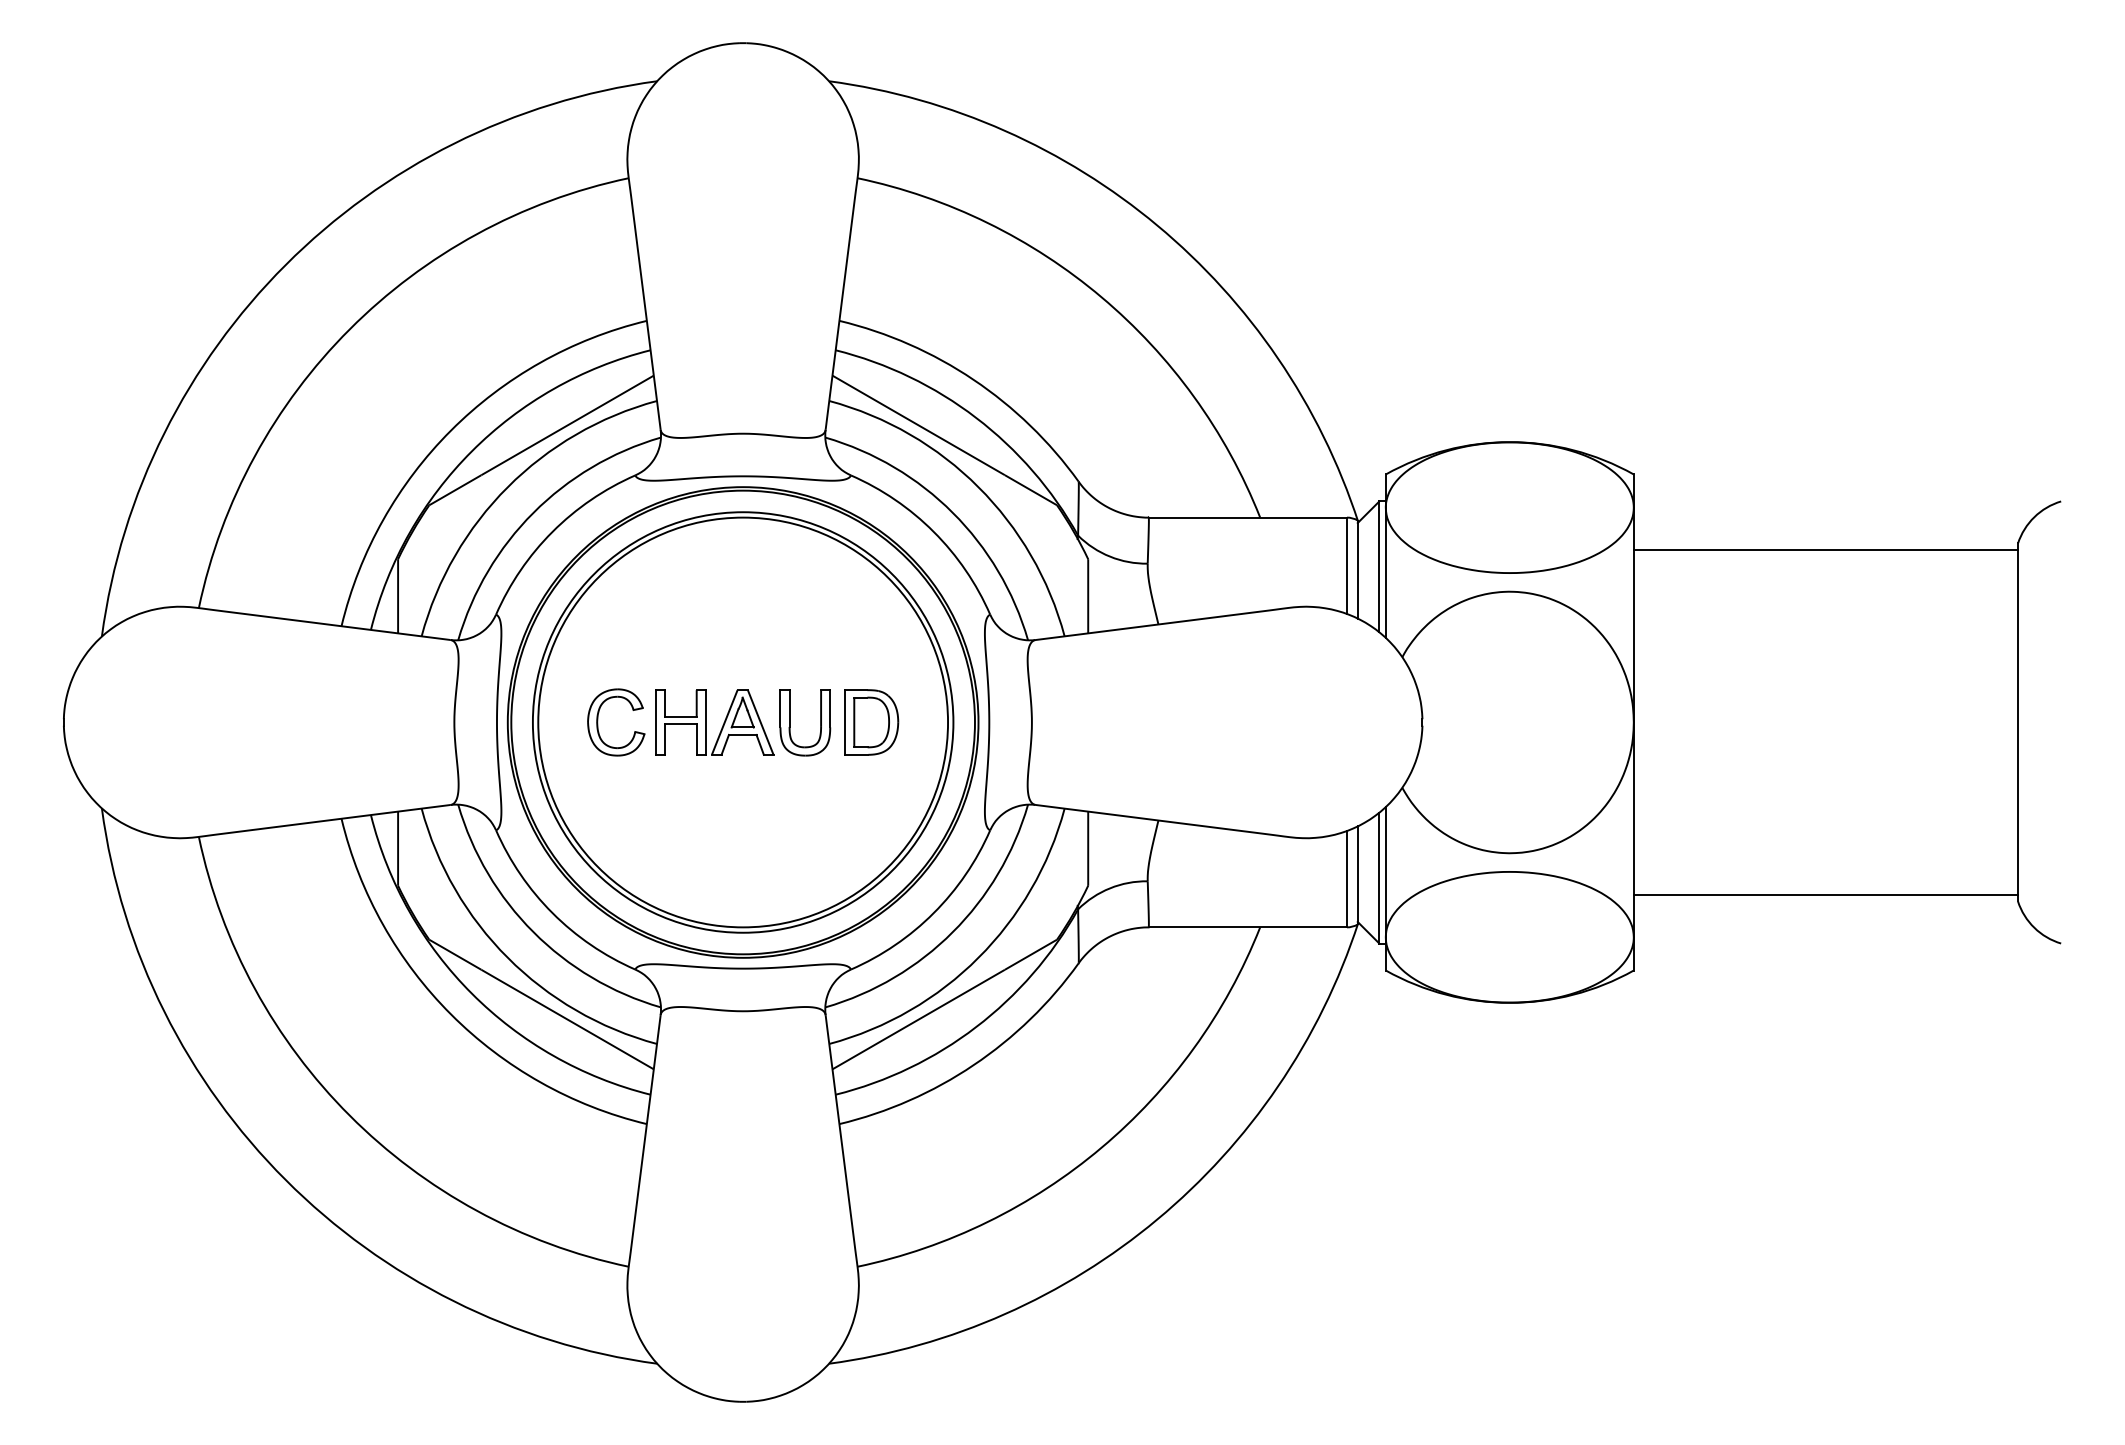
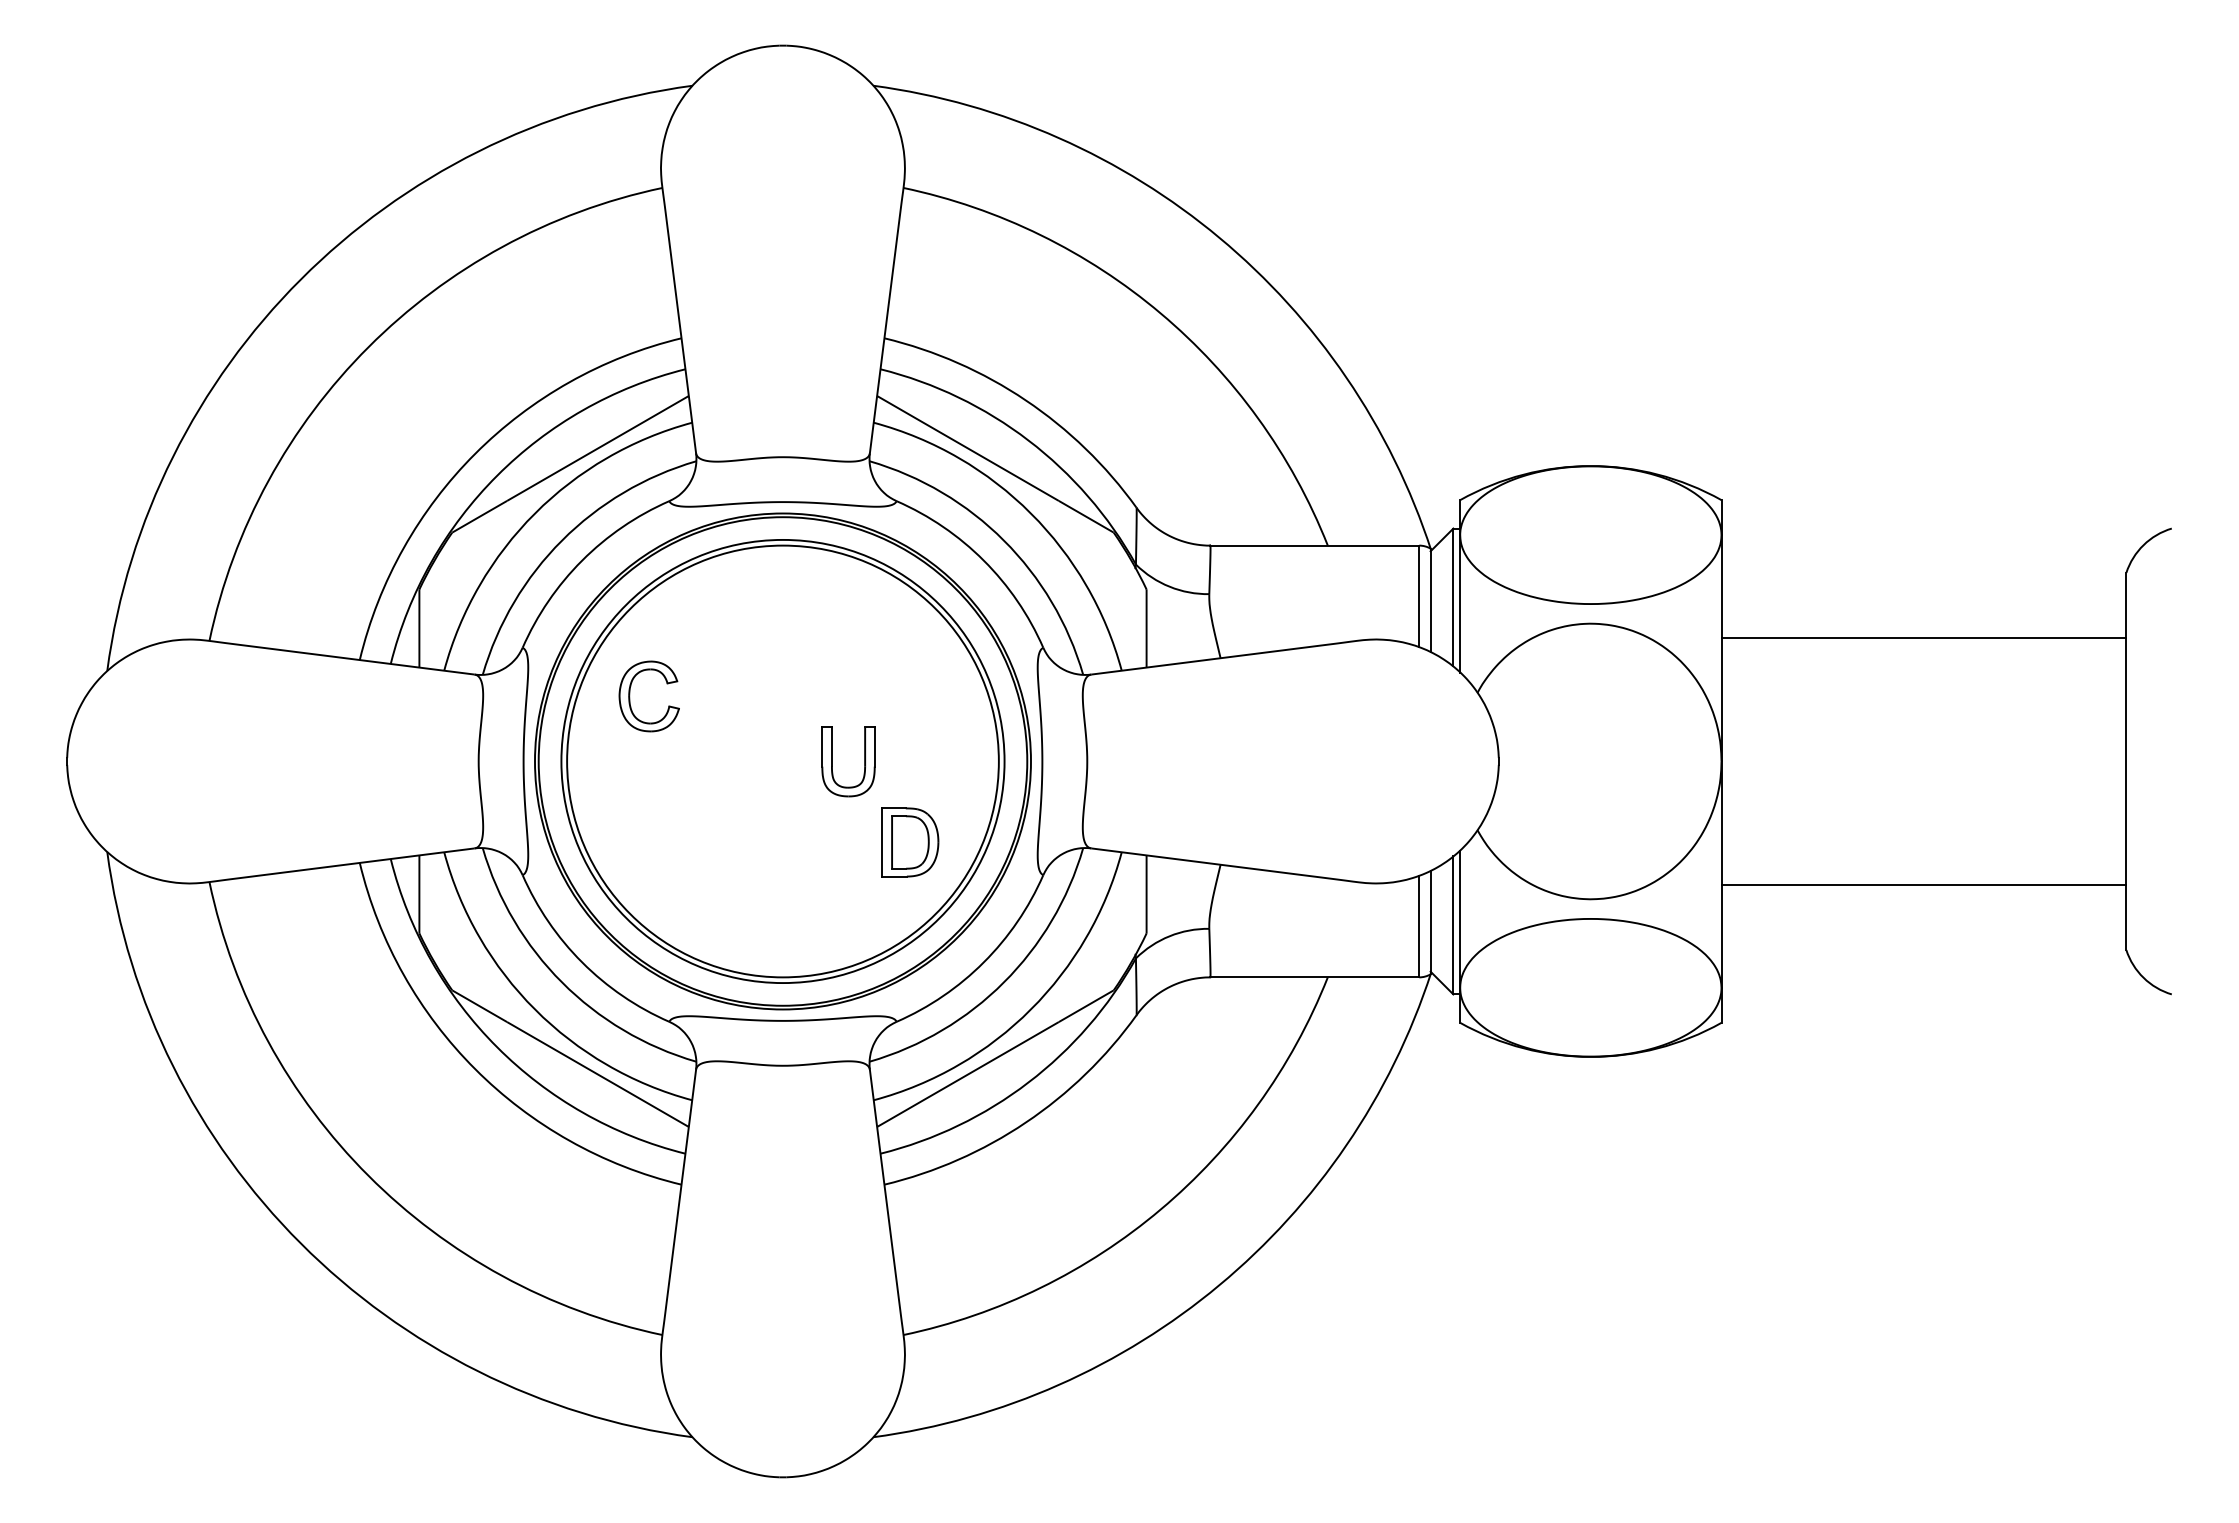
line: (1825, 549) -> (1923, 637), moved
part: (598, 722) -> (630, 696), moved
part: (706, 722) -> (744, 761), removed
part: (871, 722) -> (910, 842), moved
line: (1825, 895) -> (1923, 885), moved

